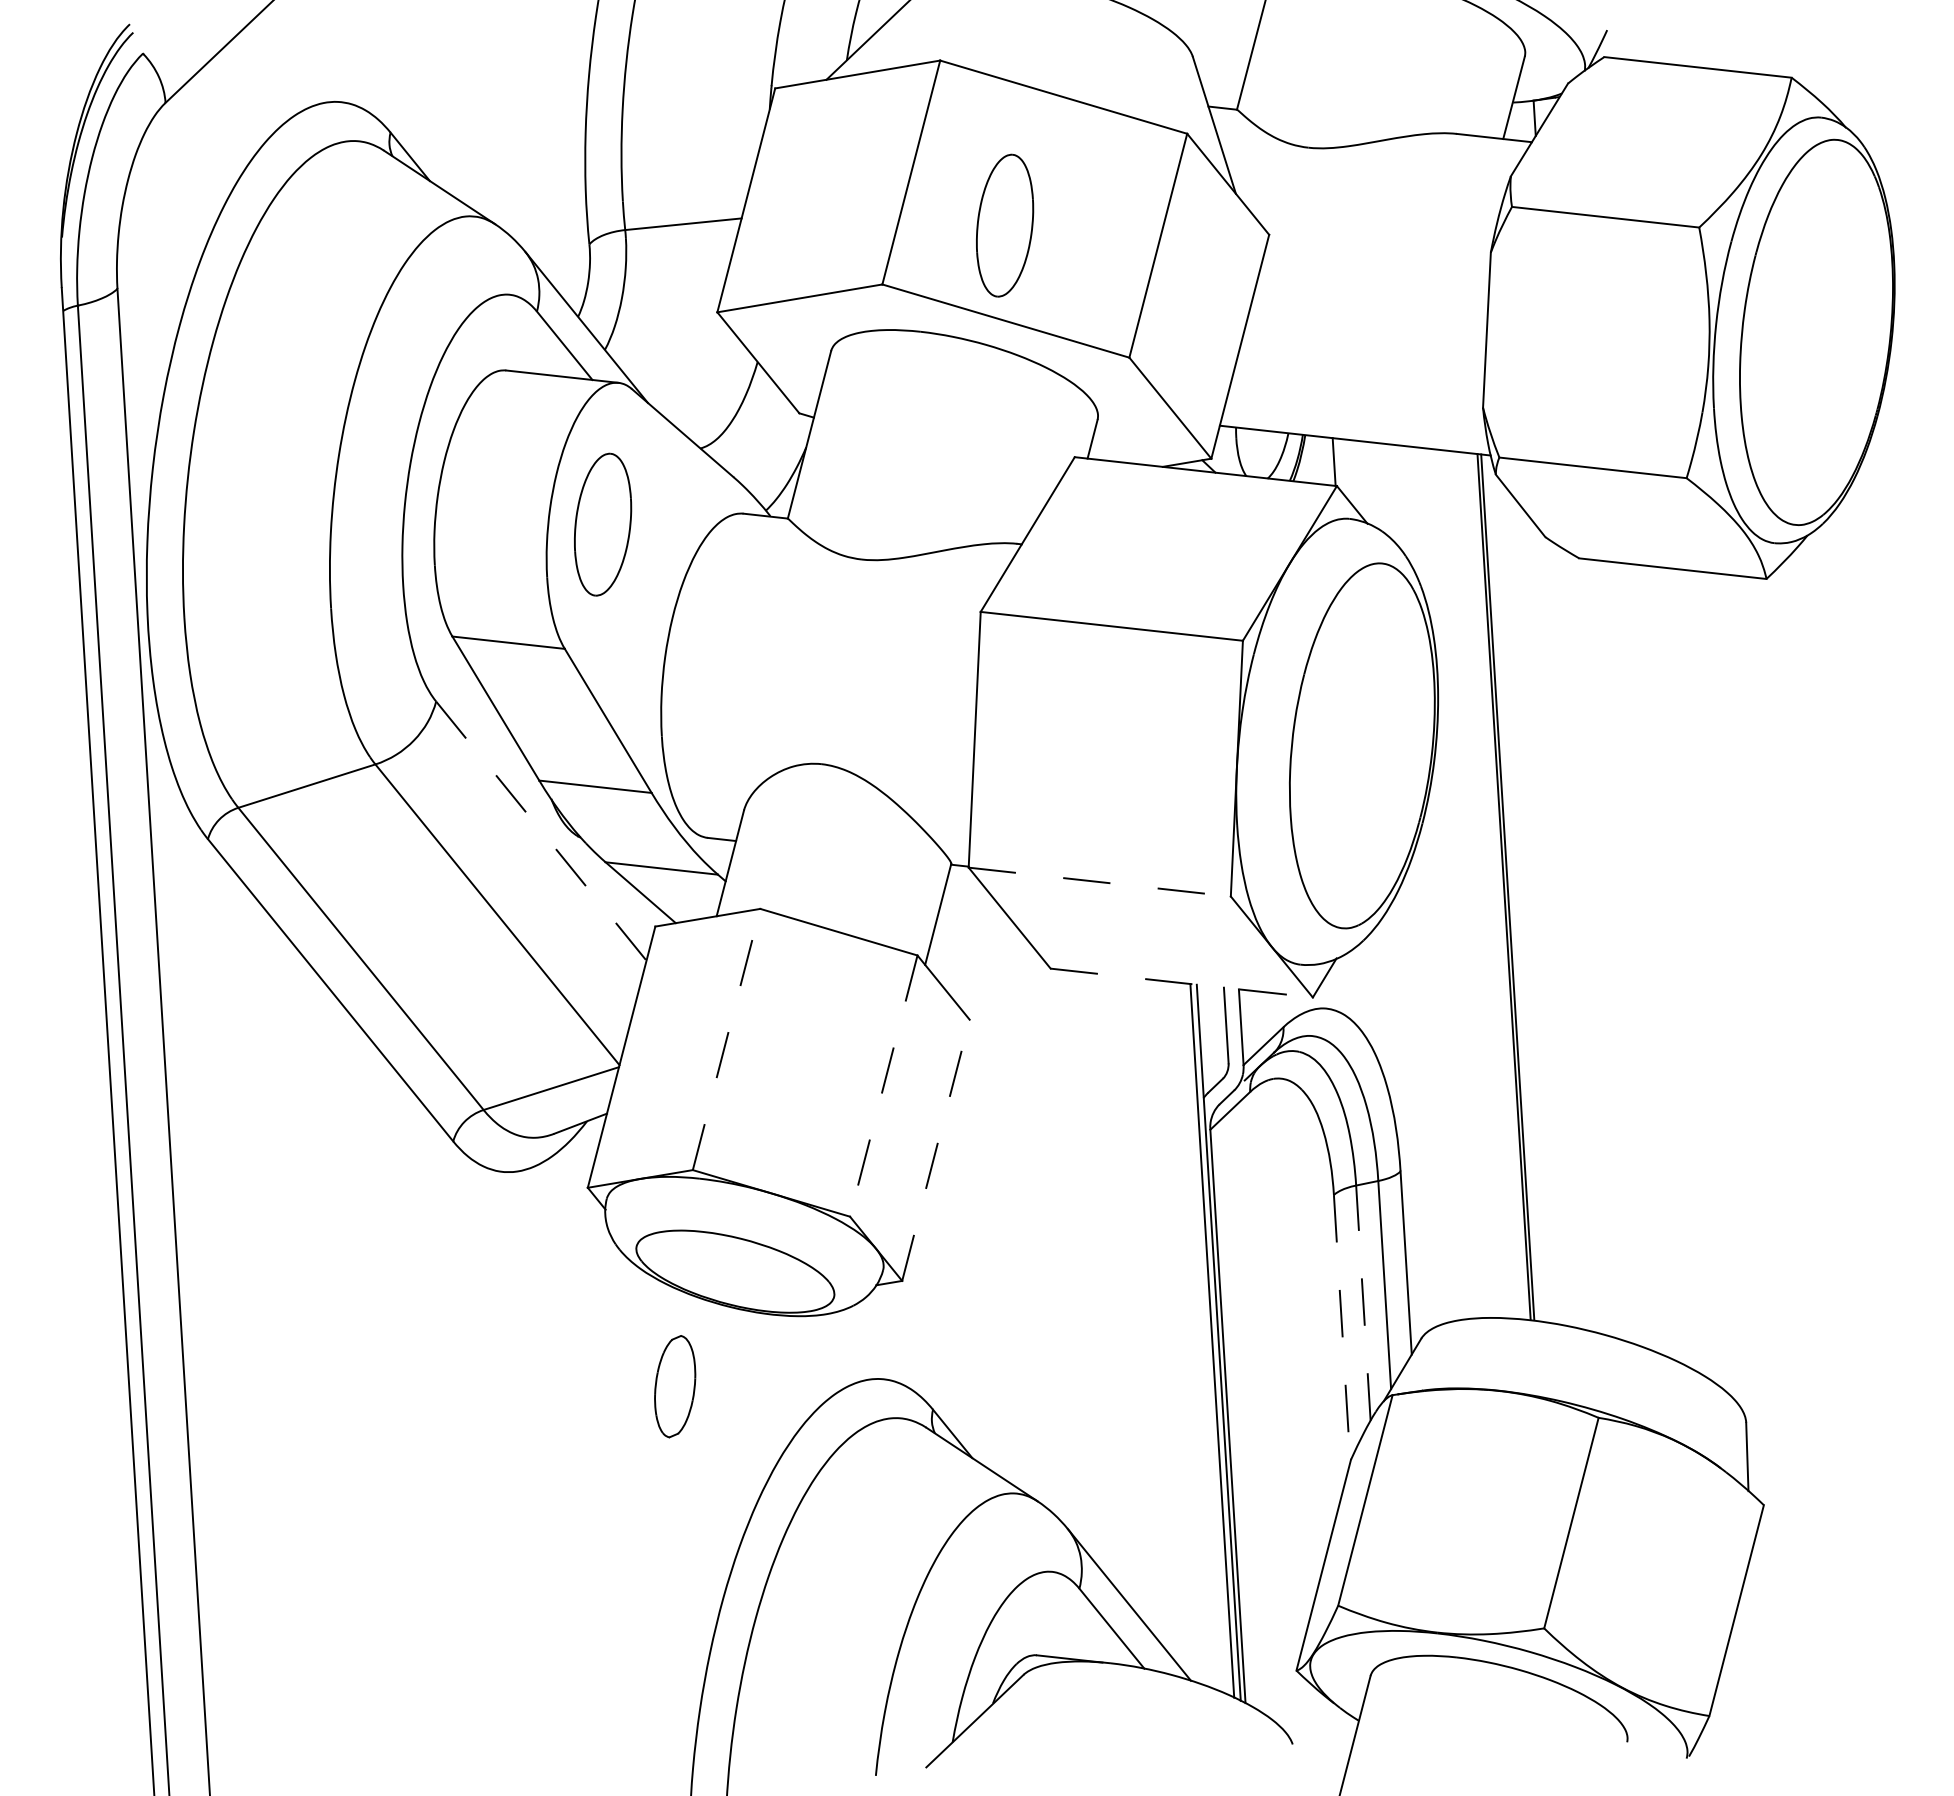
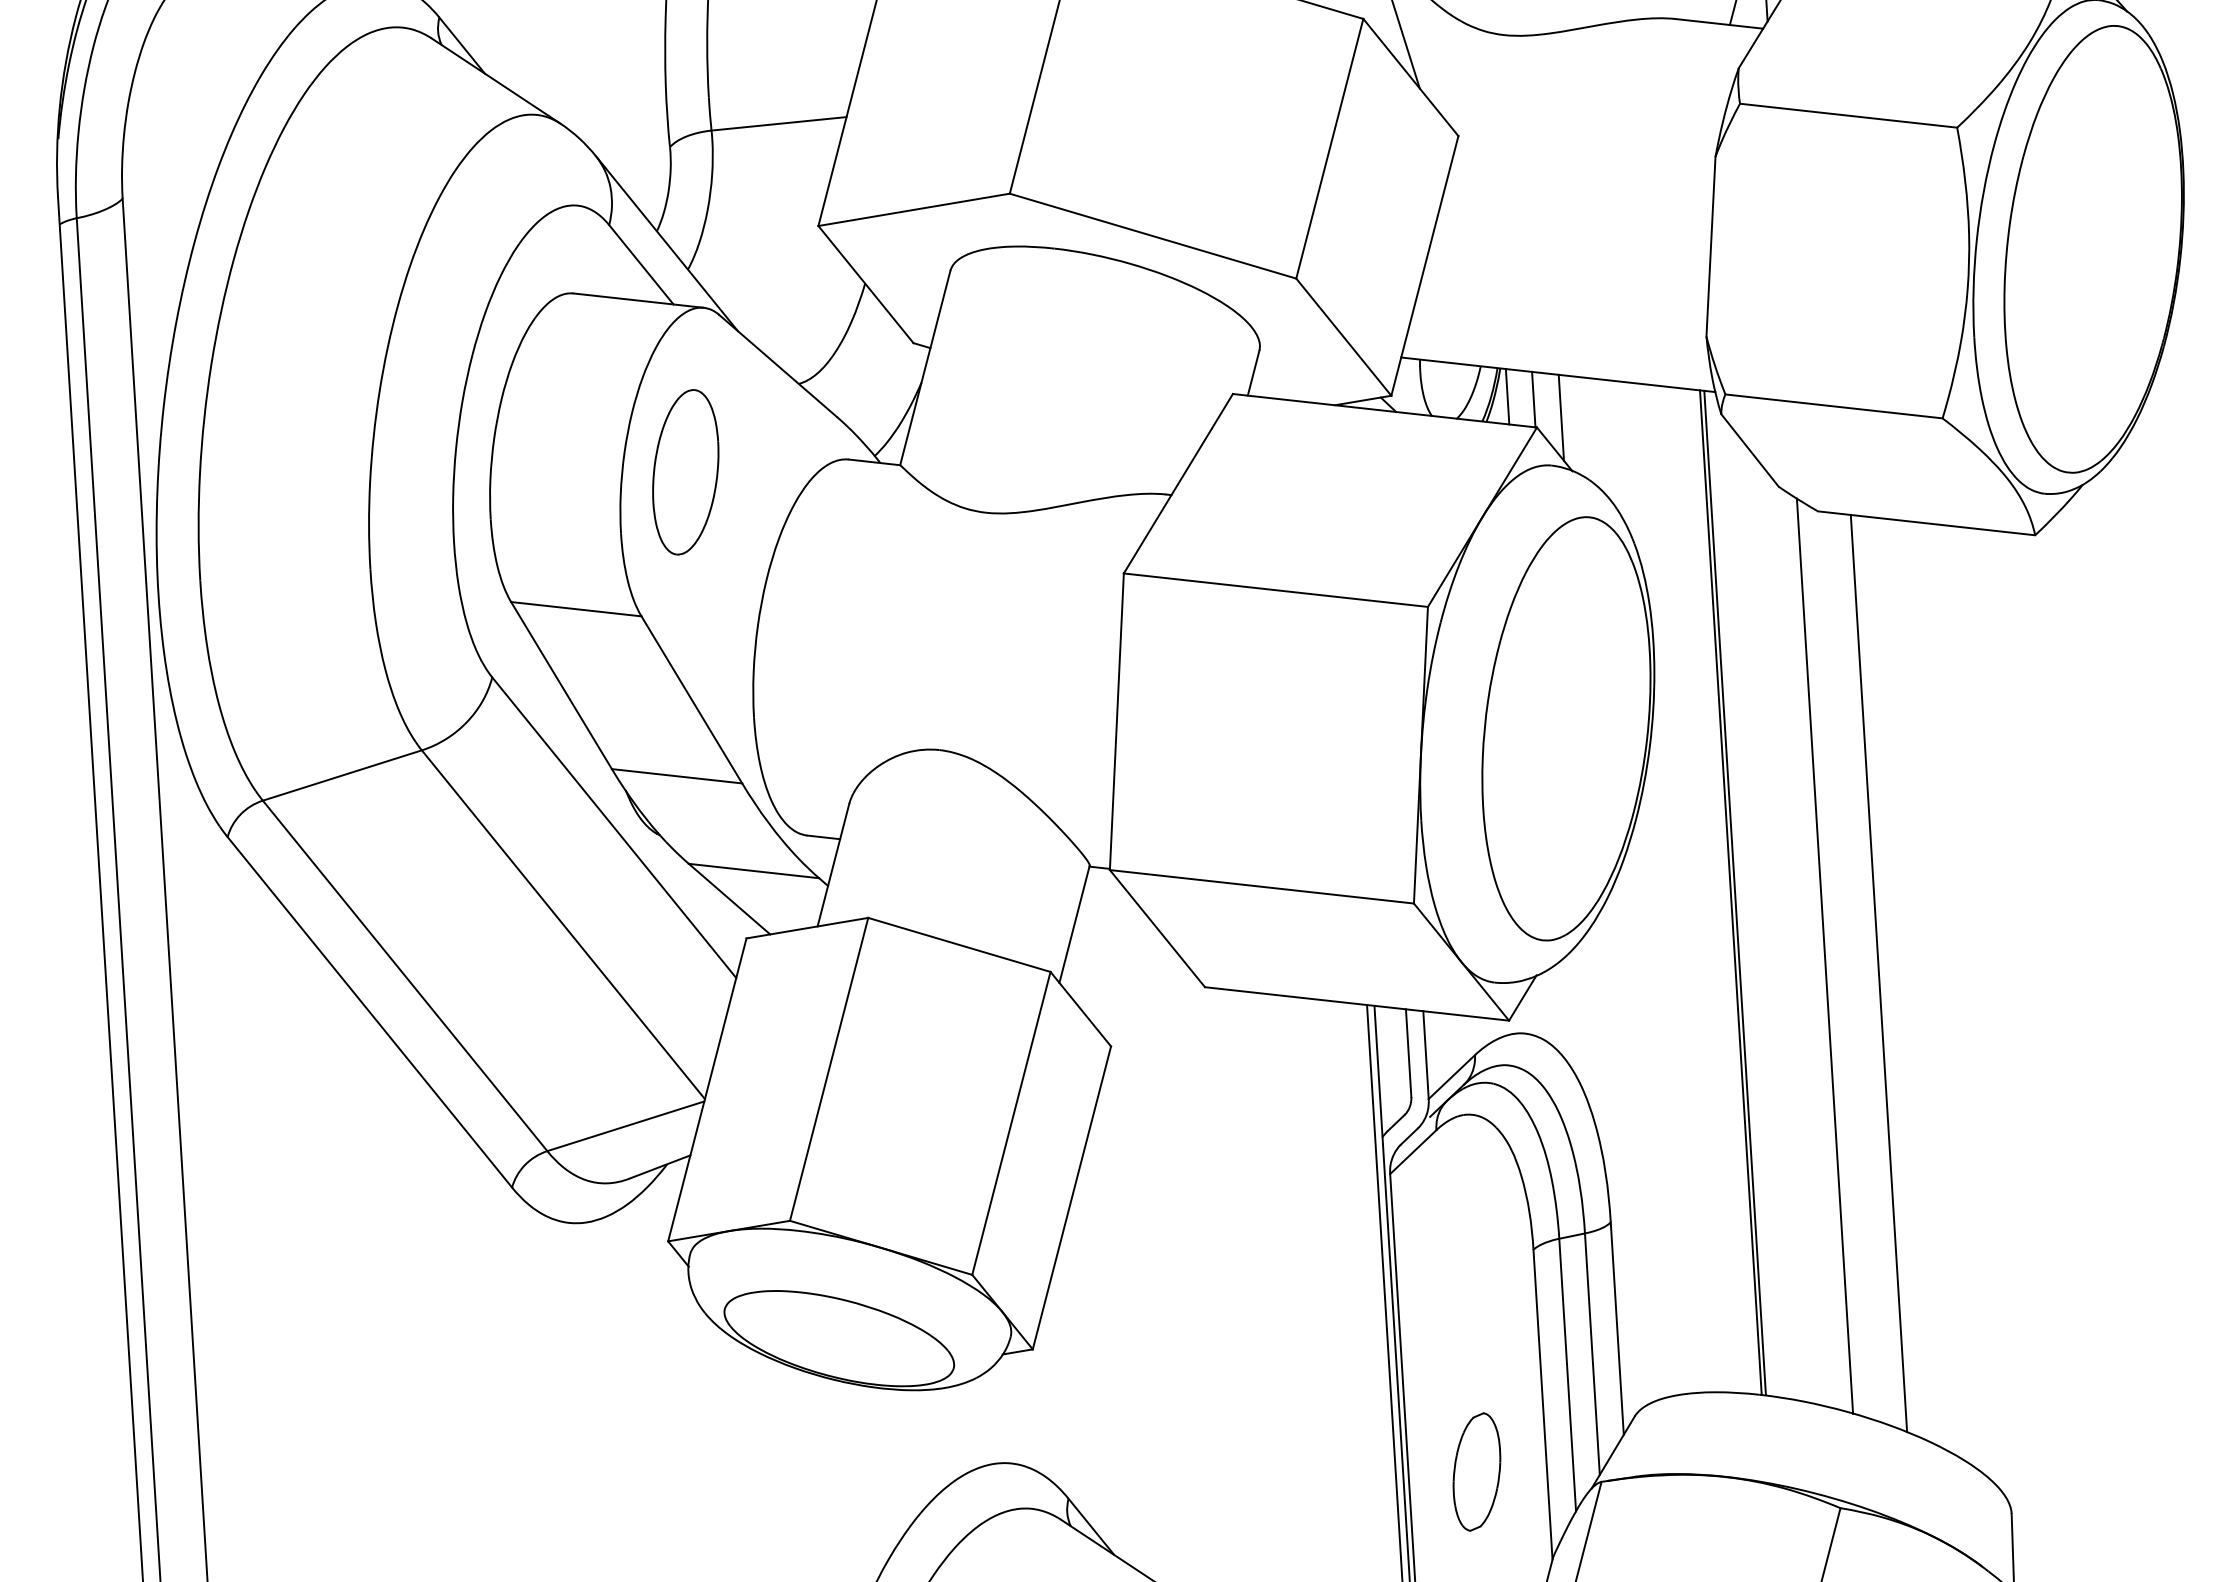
part: (1005, 225) -> (1152, 125), removed
line: (1311, 459) -> (1507, 396), added
line: (1357, 477) -> (1560, 417), added
line: (541, 831) -> (614, 828), dashed -> solid
line: (1099, 882) -> (1261, 887), dashed -> solid
line: (1585, 941) -> (1825, 955), added
line: (1631, 956) -> (1878, 973), added
line: (1181, 983) -> (1356, 1004), dashed -> solid
line: (726, 1039) -> (829, 1069), dashed -> solid
line: (883, 1086) -> (1011, 1123), dashed -> solid
line: (935, 1150) -> (1071, 1198), dashed -> solid
line: (1363, 1303) -> (1567, 1375), dashed -> solid
line: (1342, 1328) -> (1543, 1404), dashed -> solid
part: (675, 1386) -> (1477, 1471), moved

